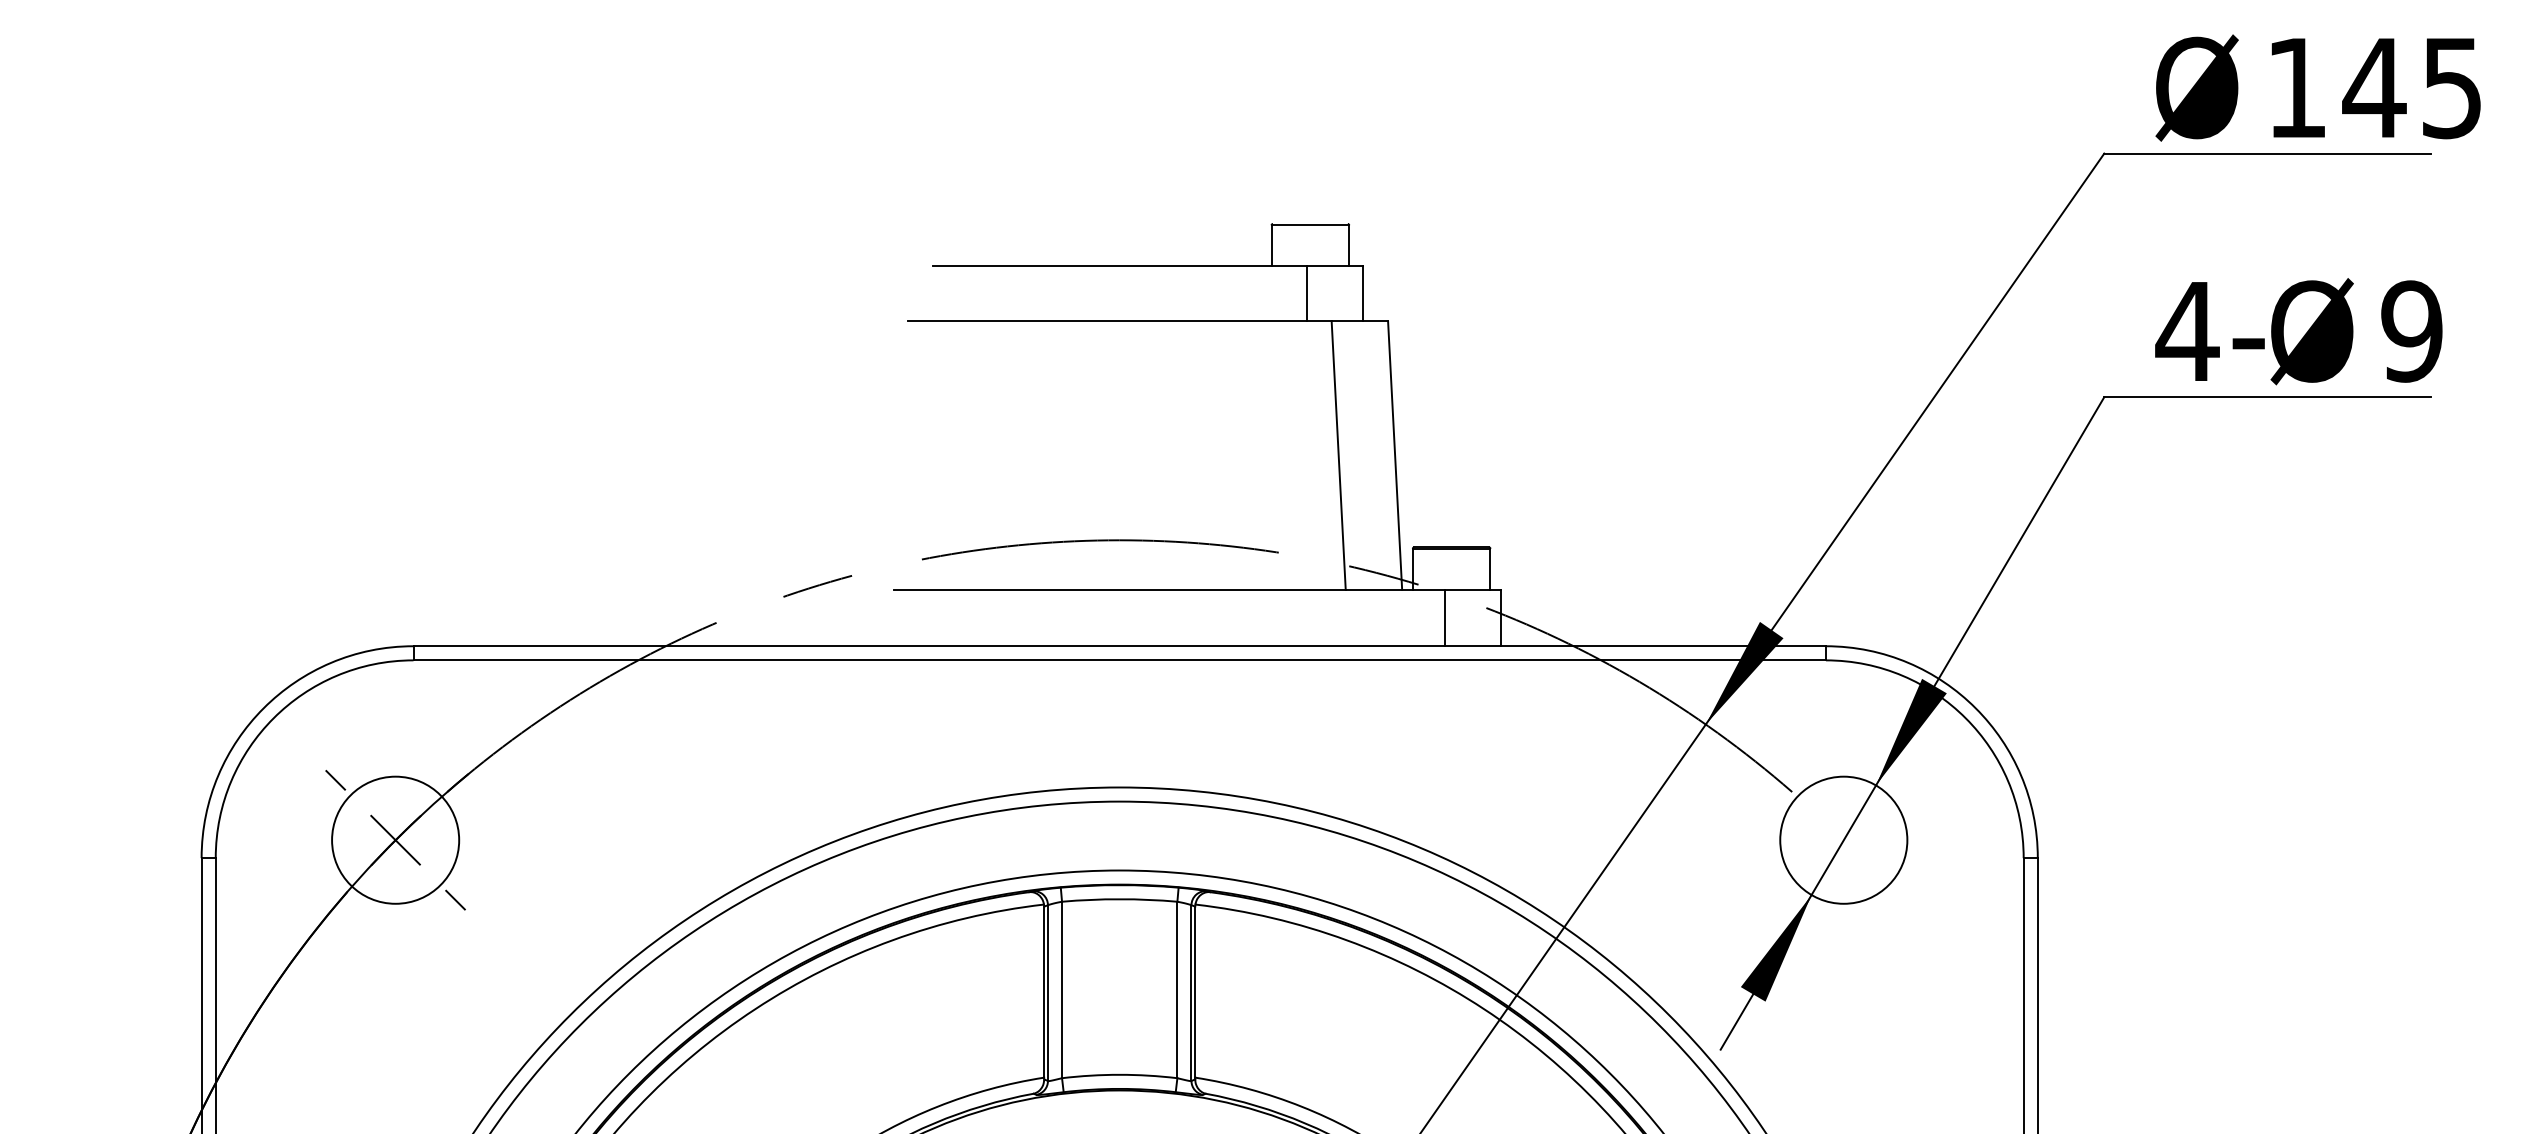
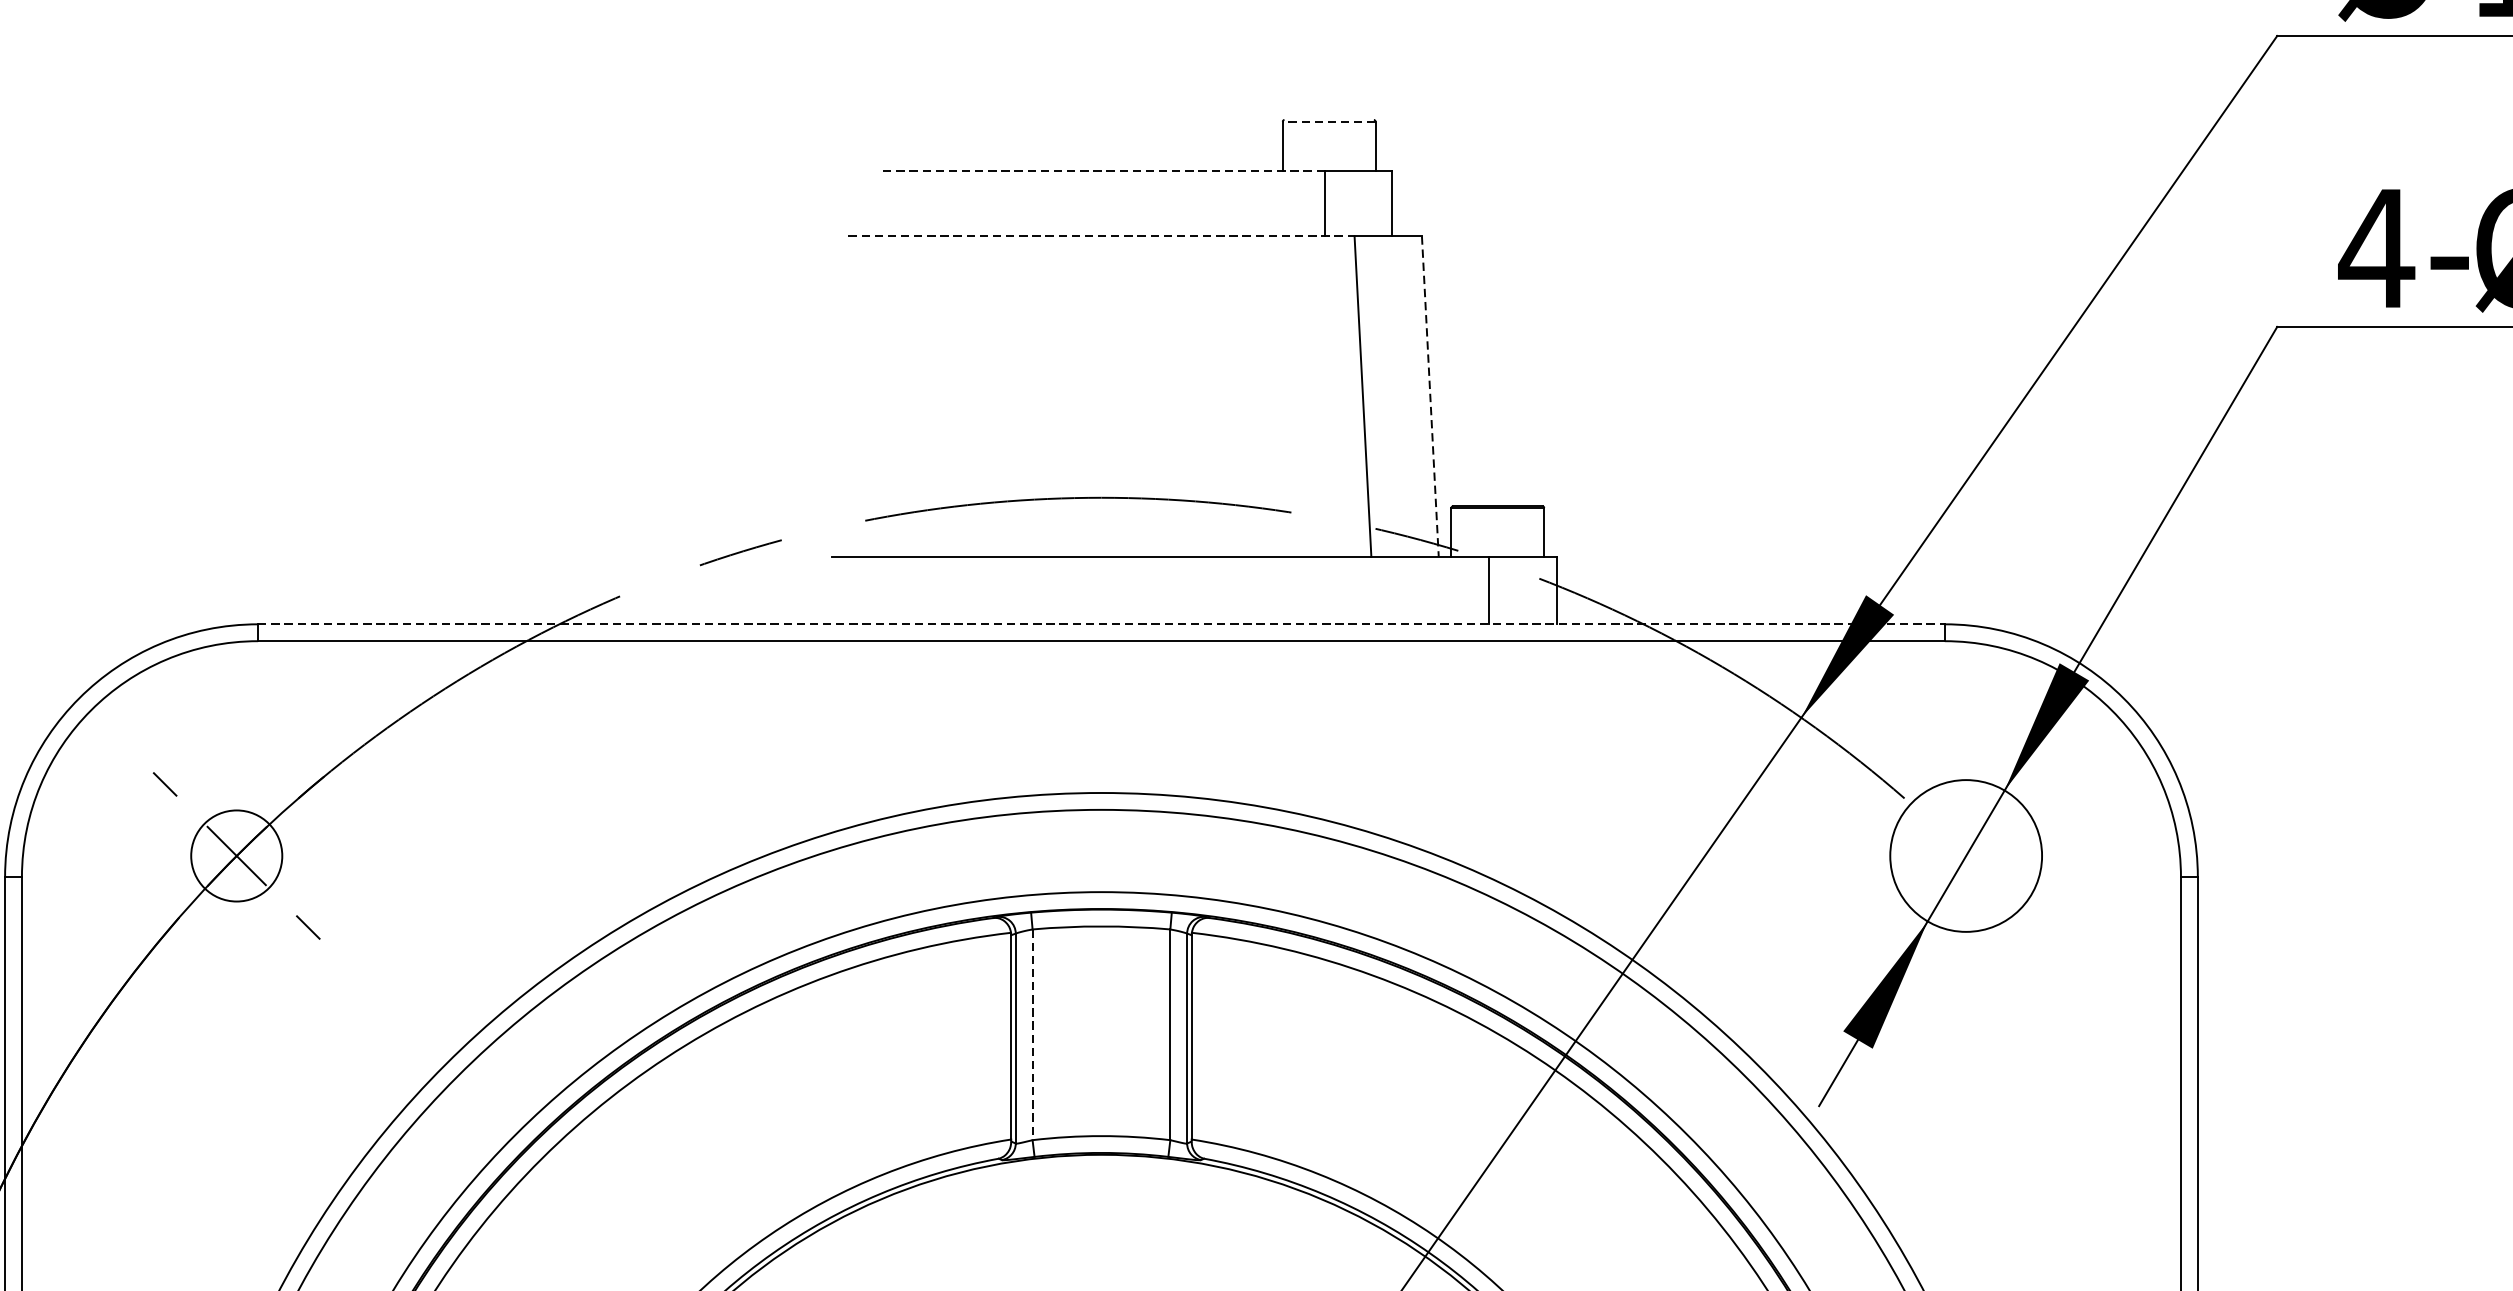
line: (1310, 225) -> (1329, 121), solid -> dashed
line: (1119, 266) -> (1101, 170), solid -> dashed
line: (1119, 321) -> (1101, 236), solid -> dashed
line: (1395, 456) -> (1430, 397), solid -> dashed
line: (1120, 646) -> (1102, 624), solid -> dashed
circle: (395, 839) -> (236, 855), size x0.6
line: (1062, 990) -> (1033, 1035), solid -> dashed

